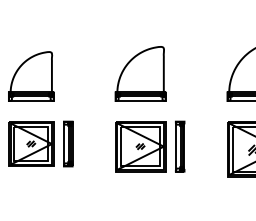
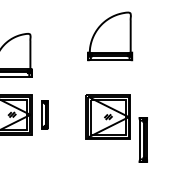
part: (140, 73) -> (110, 36), moved
part: (68, 143) -> (44, 114), size x0.7
part: (180, 146) -> (143, 139), moved

